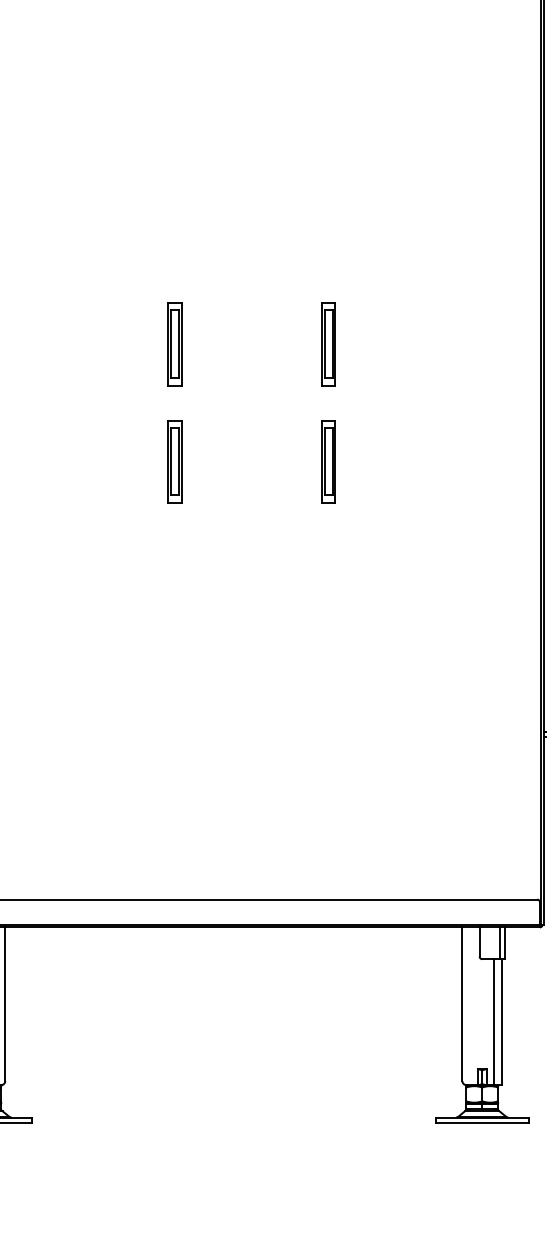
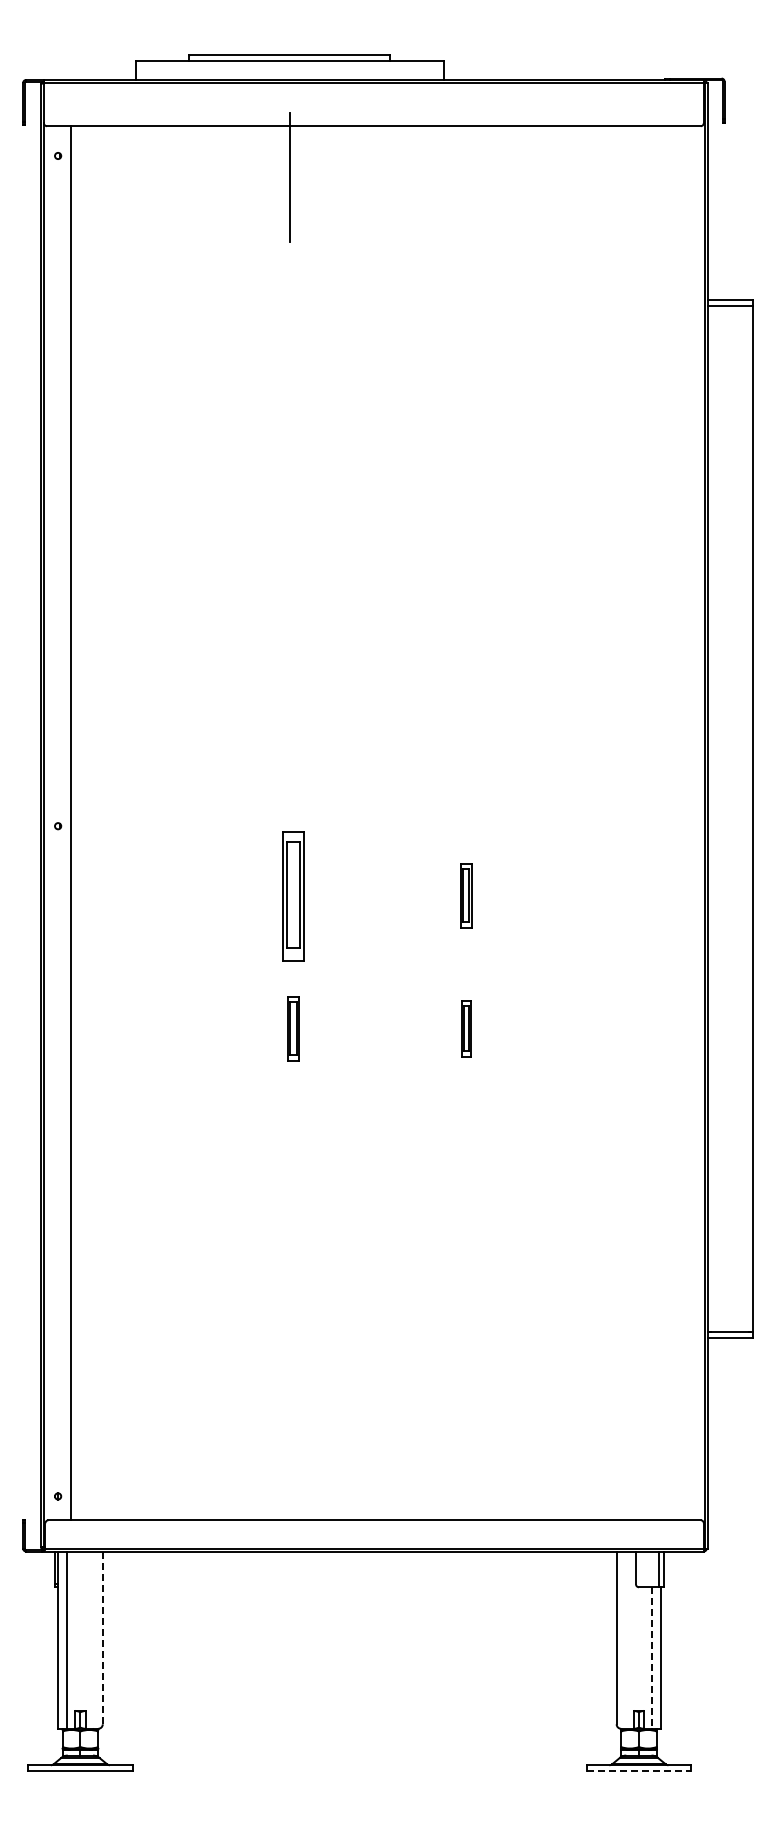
part: (174, 343) -> (293, 895), size x1.4
part: (328, 343) -> (466, 895), size x0.7
part: (174, 462) -> (293, 1028), size x0.7
part: (328, 462) -> (466, 1028), size x0.6
line: (5, 1004) -> (102, 1638), solid -> dashed
line: (494, 1022) -> (652, 1658), solid -> dashed
line: (482, 1123) -> (639, 1771), solid -> dashed

